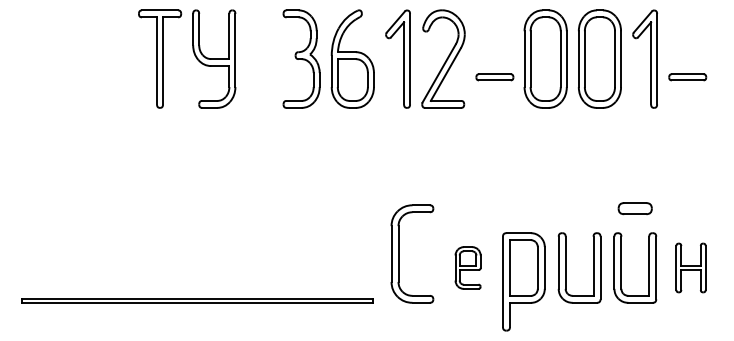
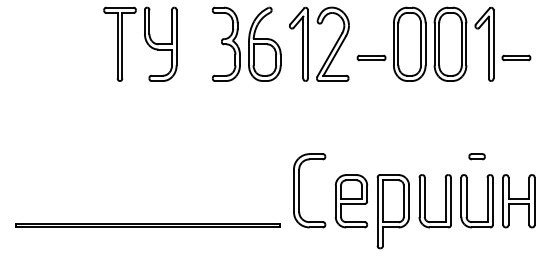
part: (635, 208) -> (477, 156), size x0.62
part: (467, 267) -> (351, 200), size x1.67
part: (690, 267) -> (518, 200), size x1.43

